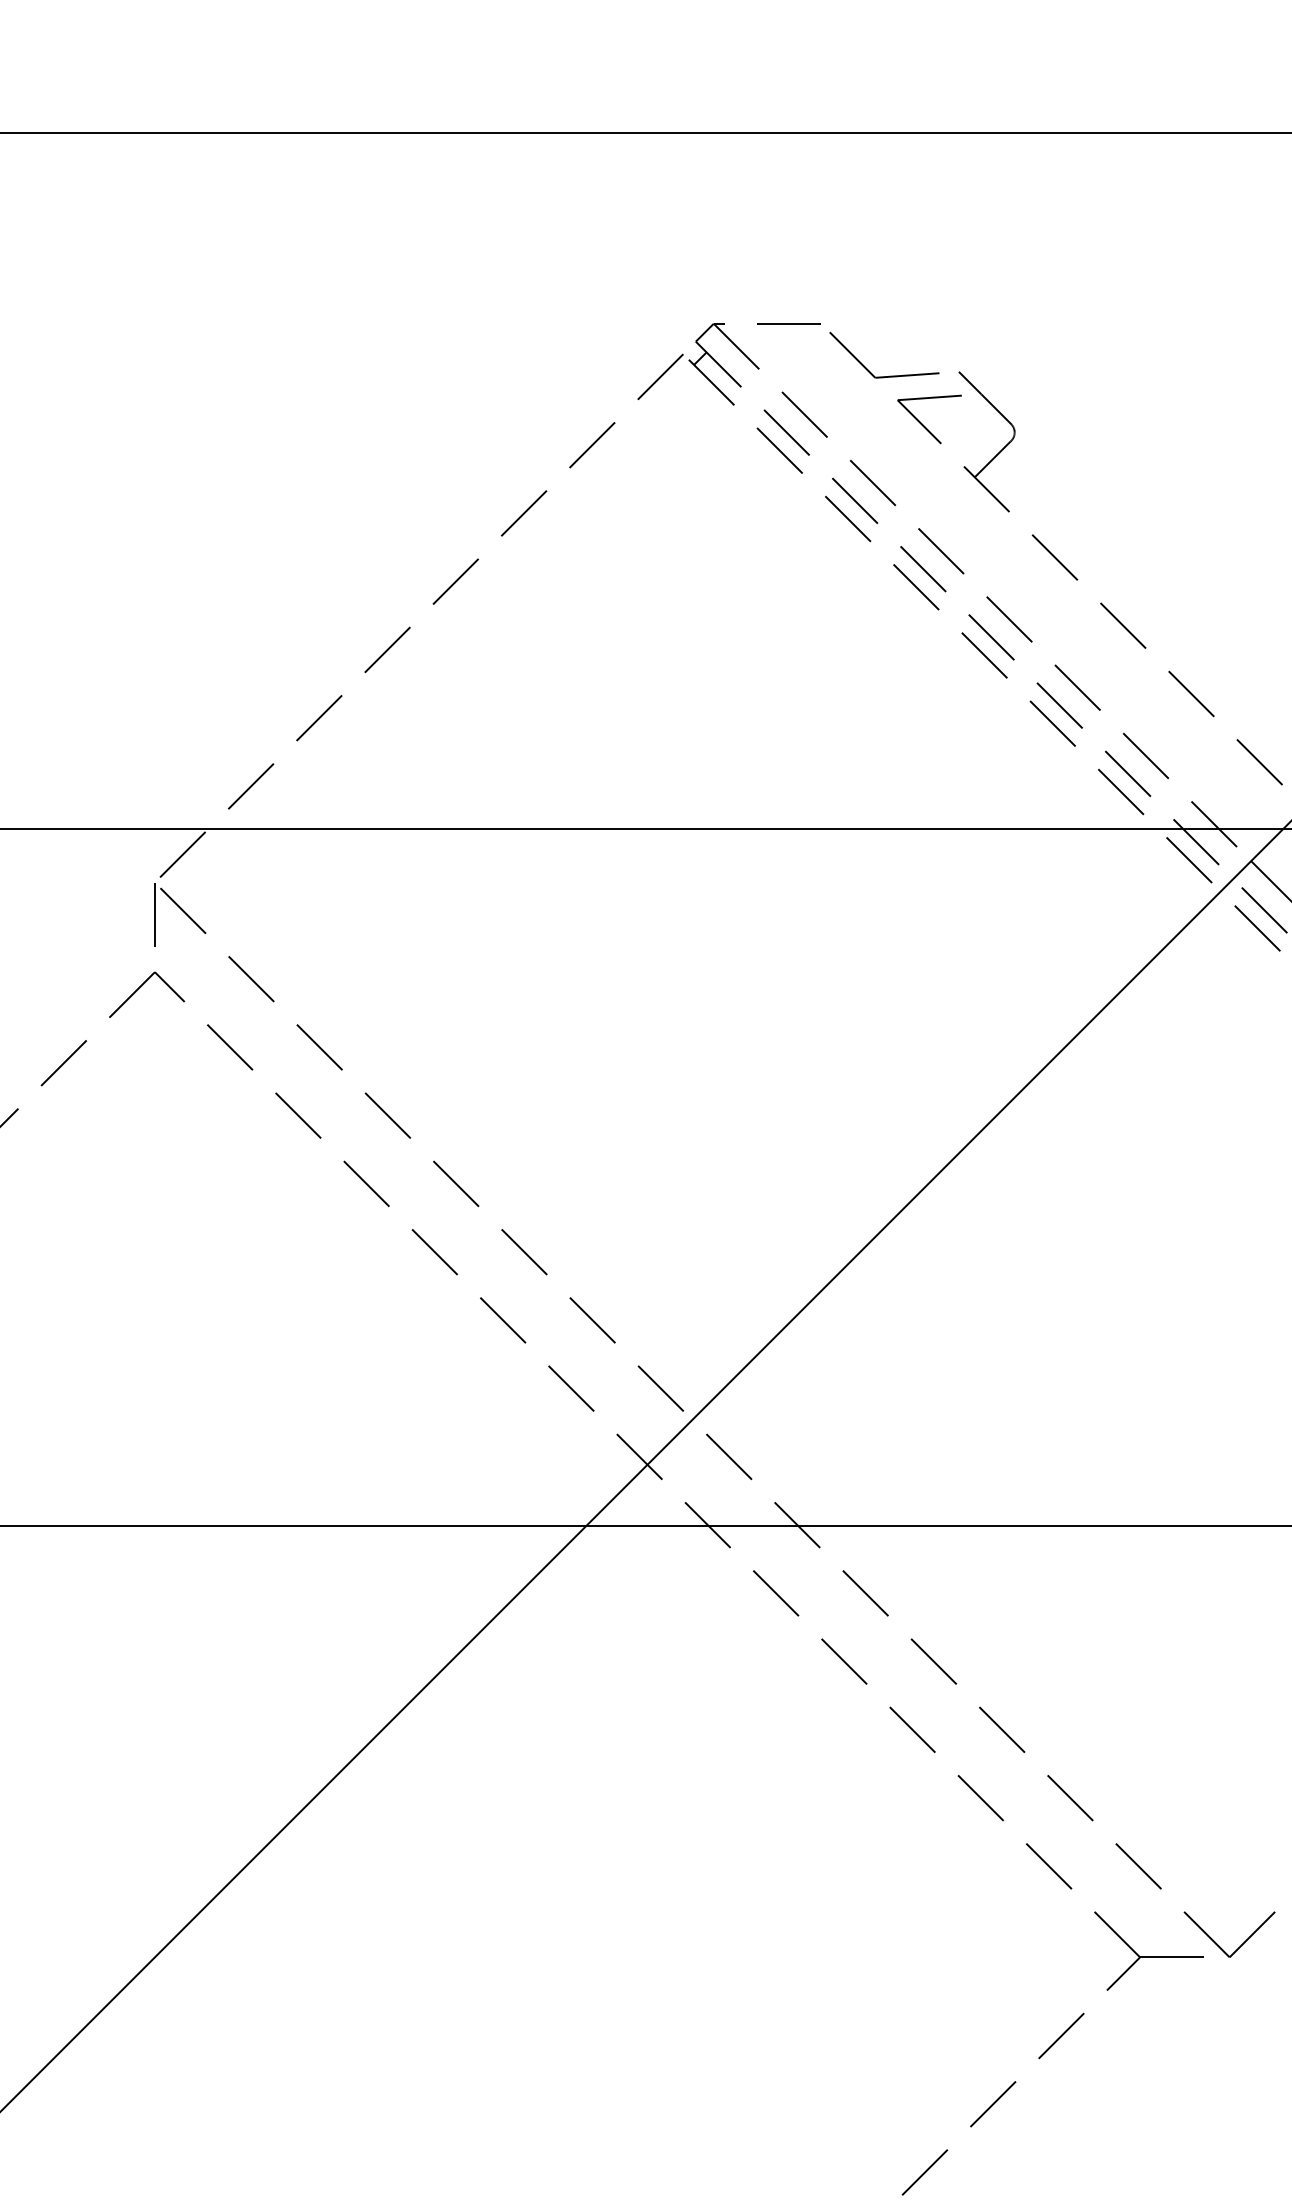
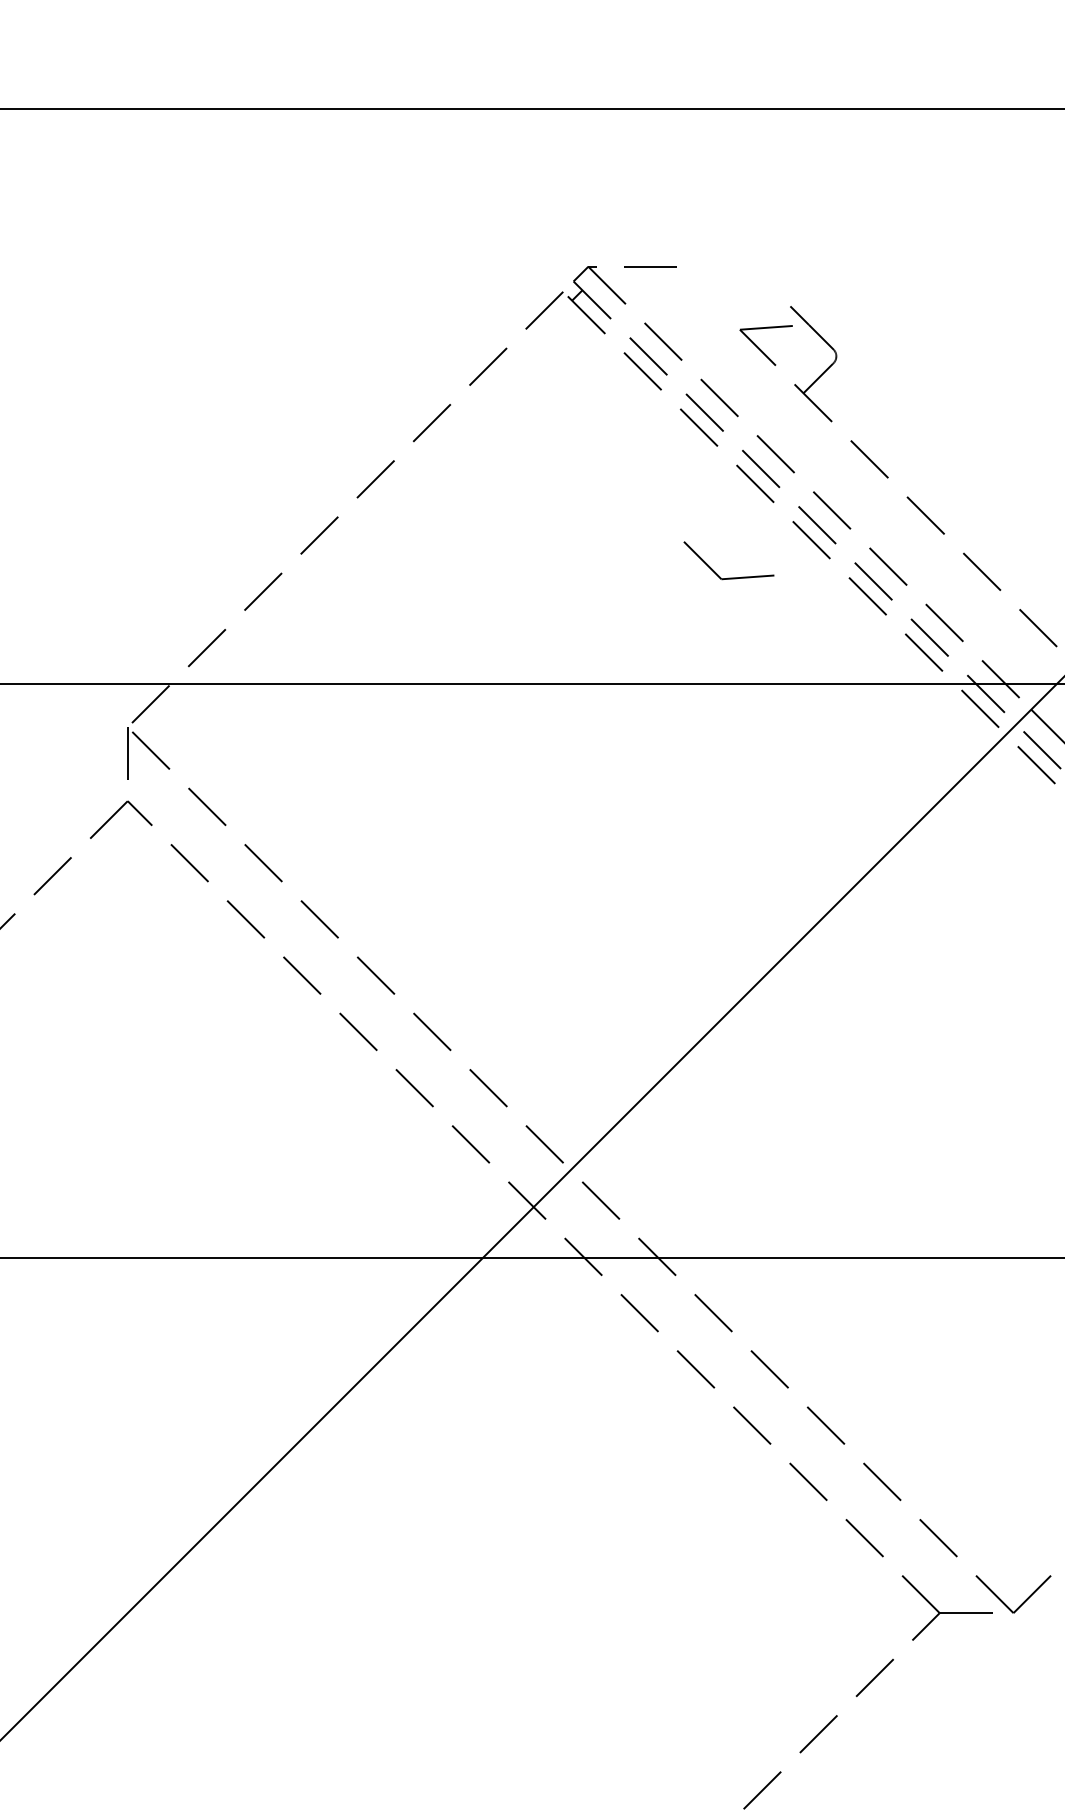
part: (869, 369) -> (716, 572), moved

